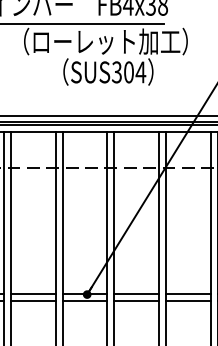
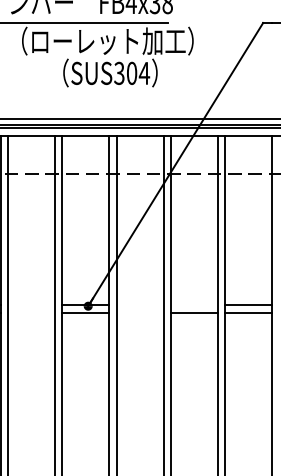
line: (33, 293) -> (31, 305), removed
line: (136, 293) -> (139, 305), removed
line: (187, 293) -> (193, 305), removed
line: (33, 300) -> (31, 312), removed
line: (136, 300) -> (139, 312), removed

